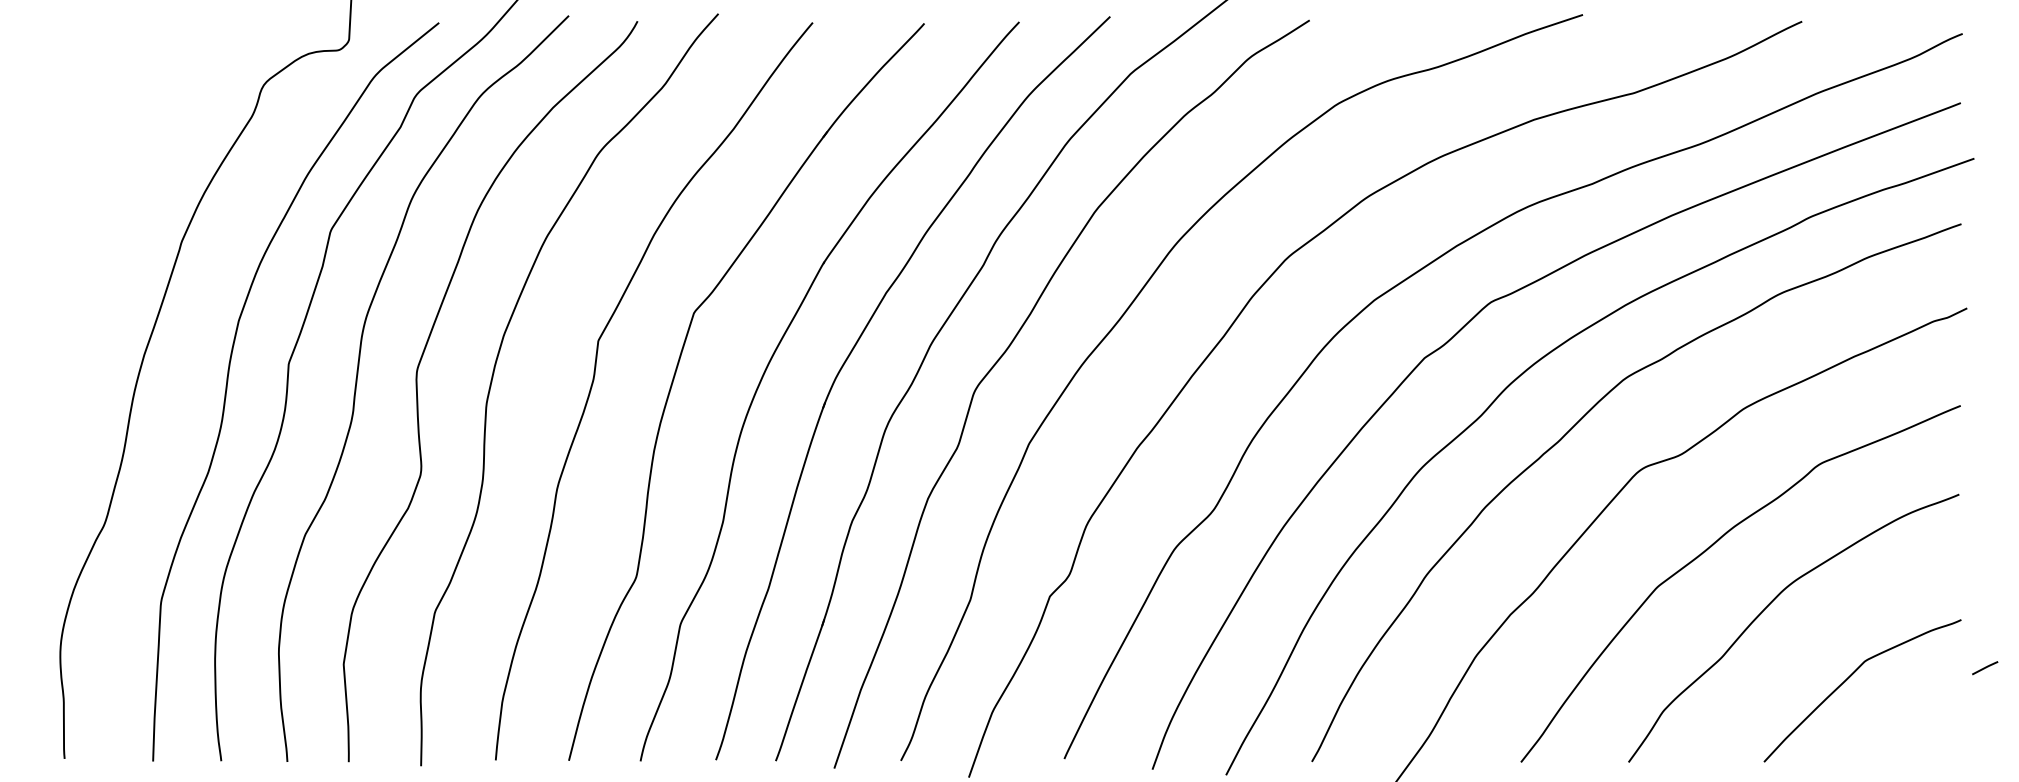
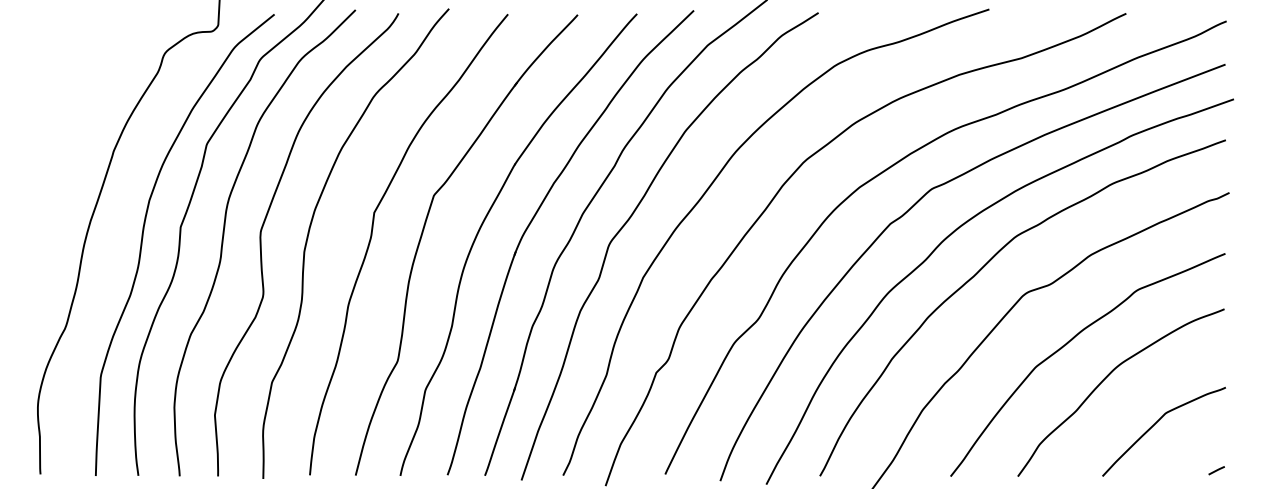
line: (1984, 667) -> (1216, 470), moved

